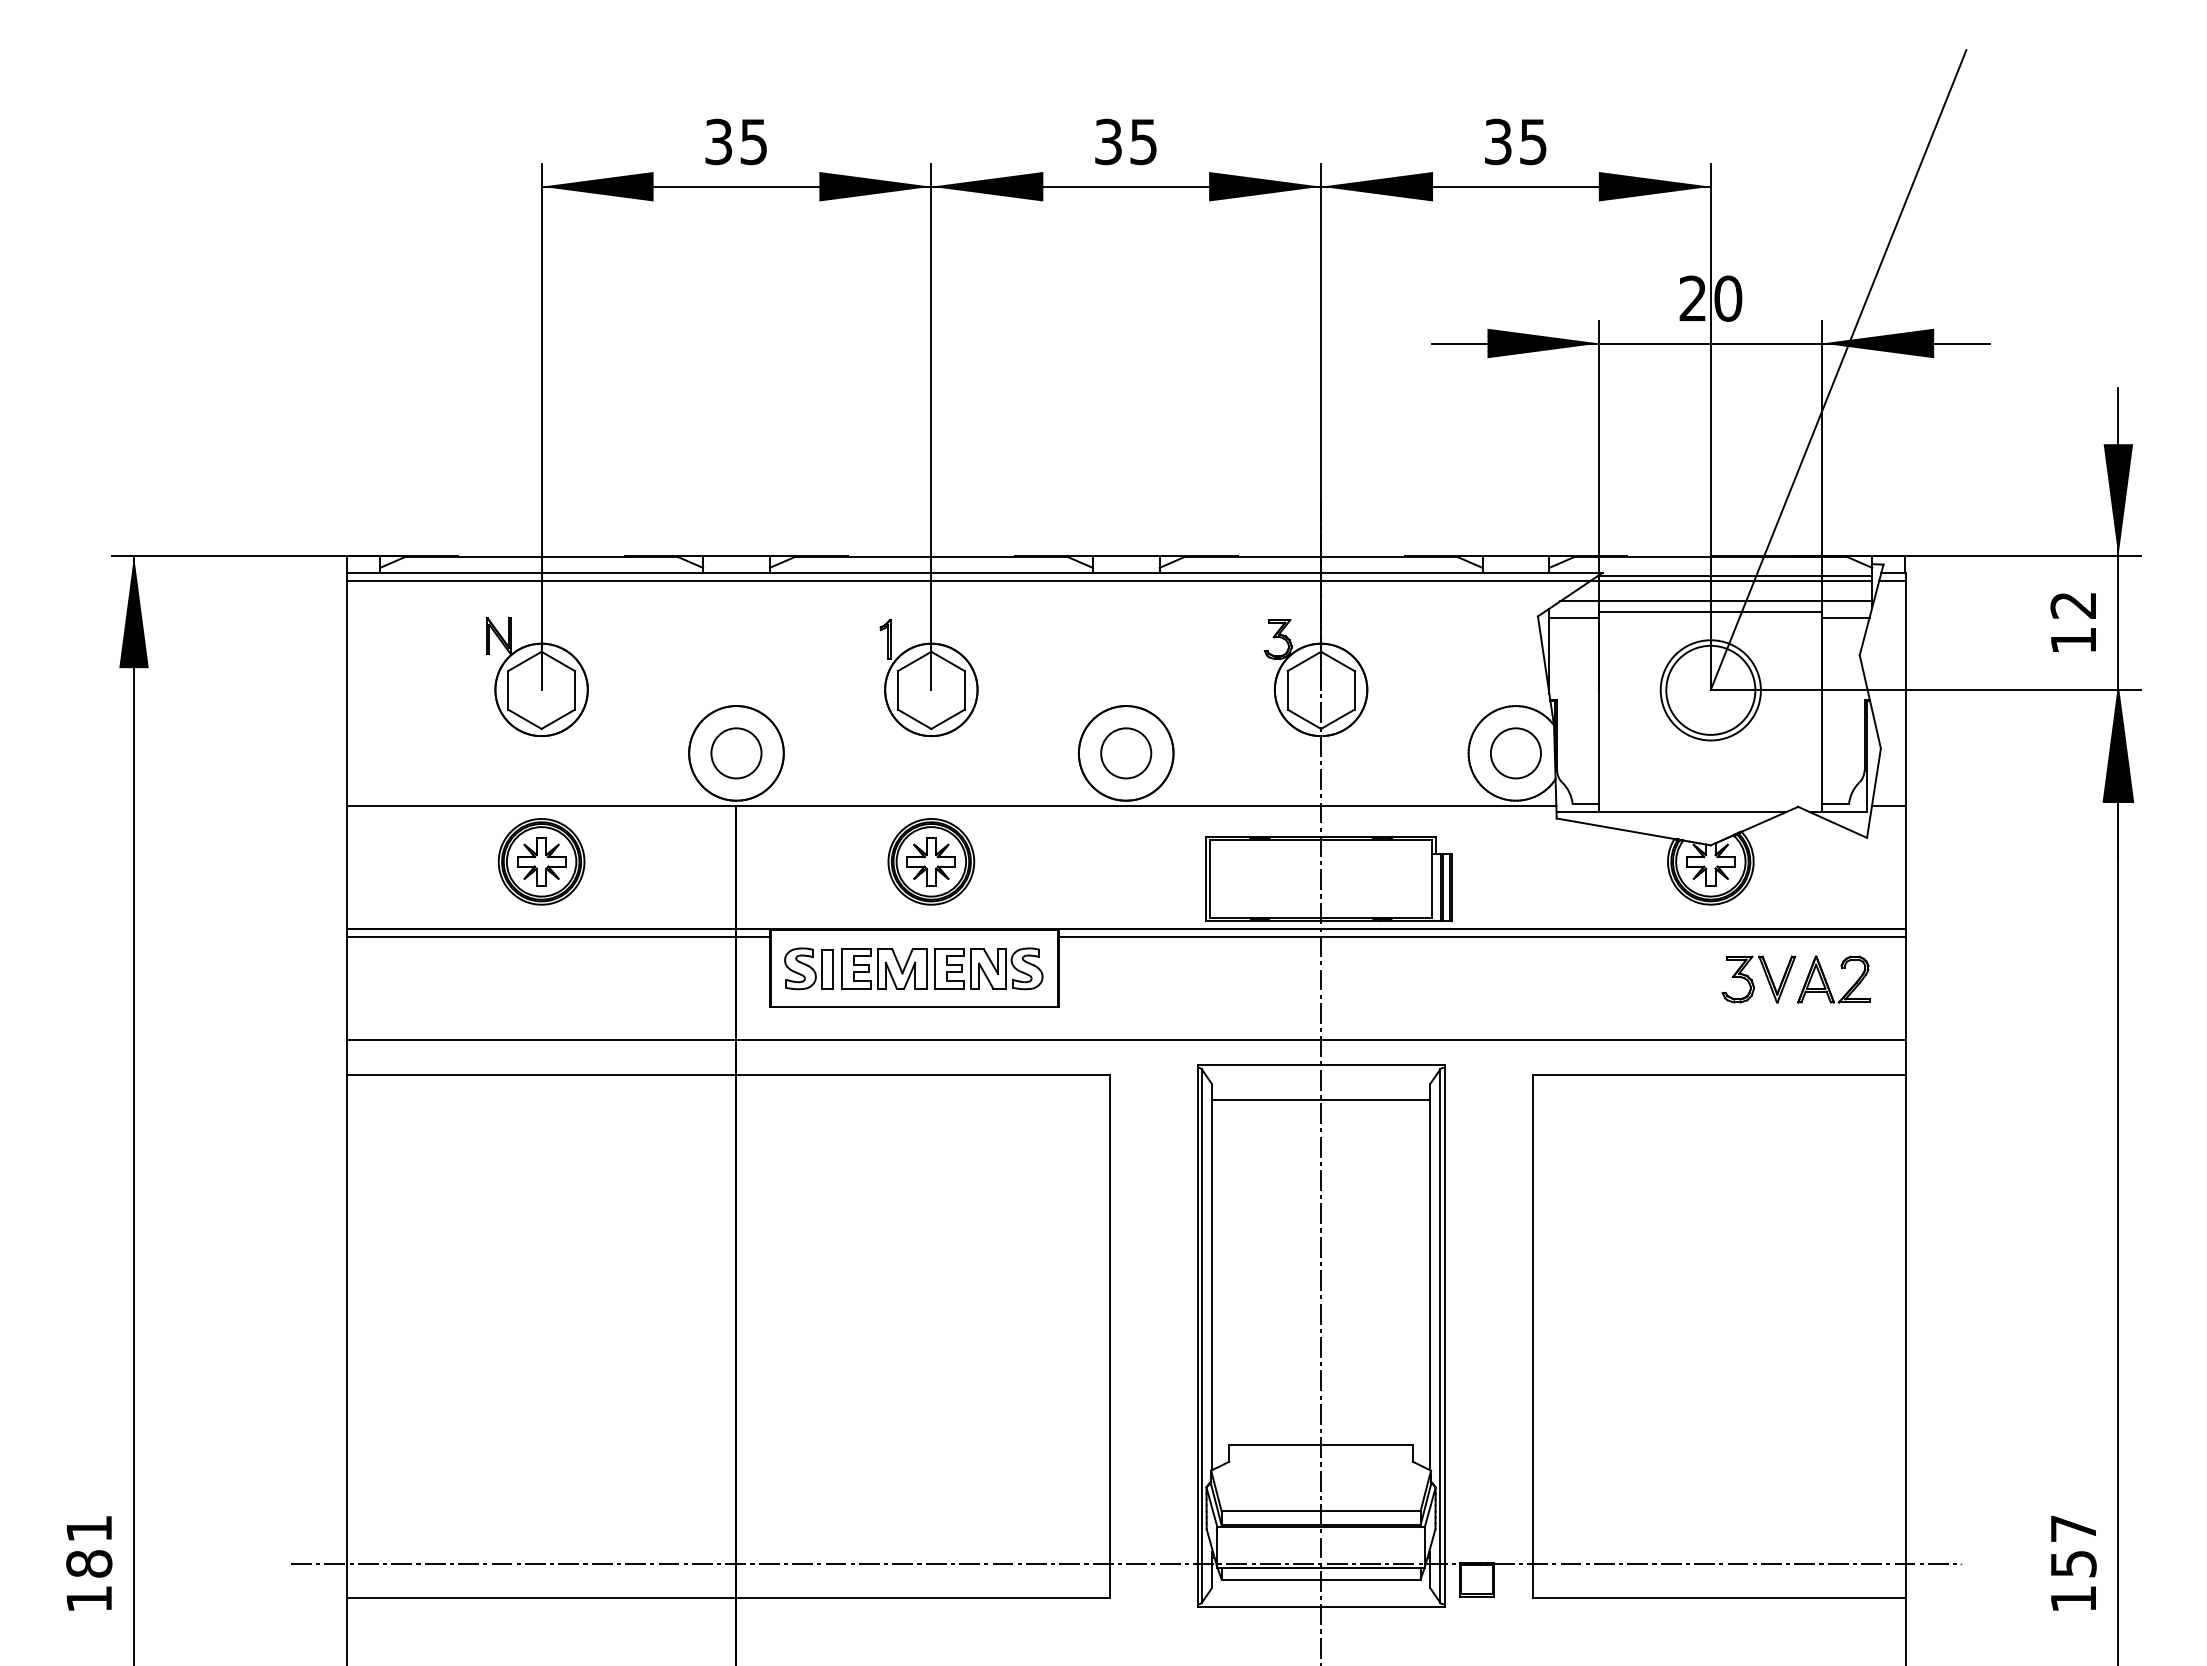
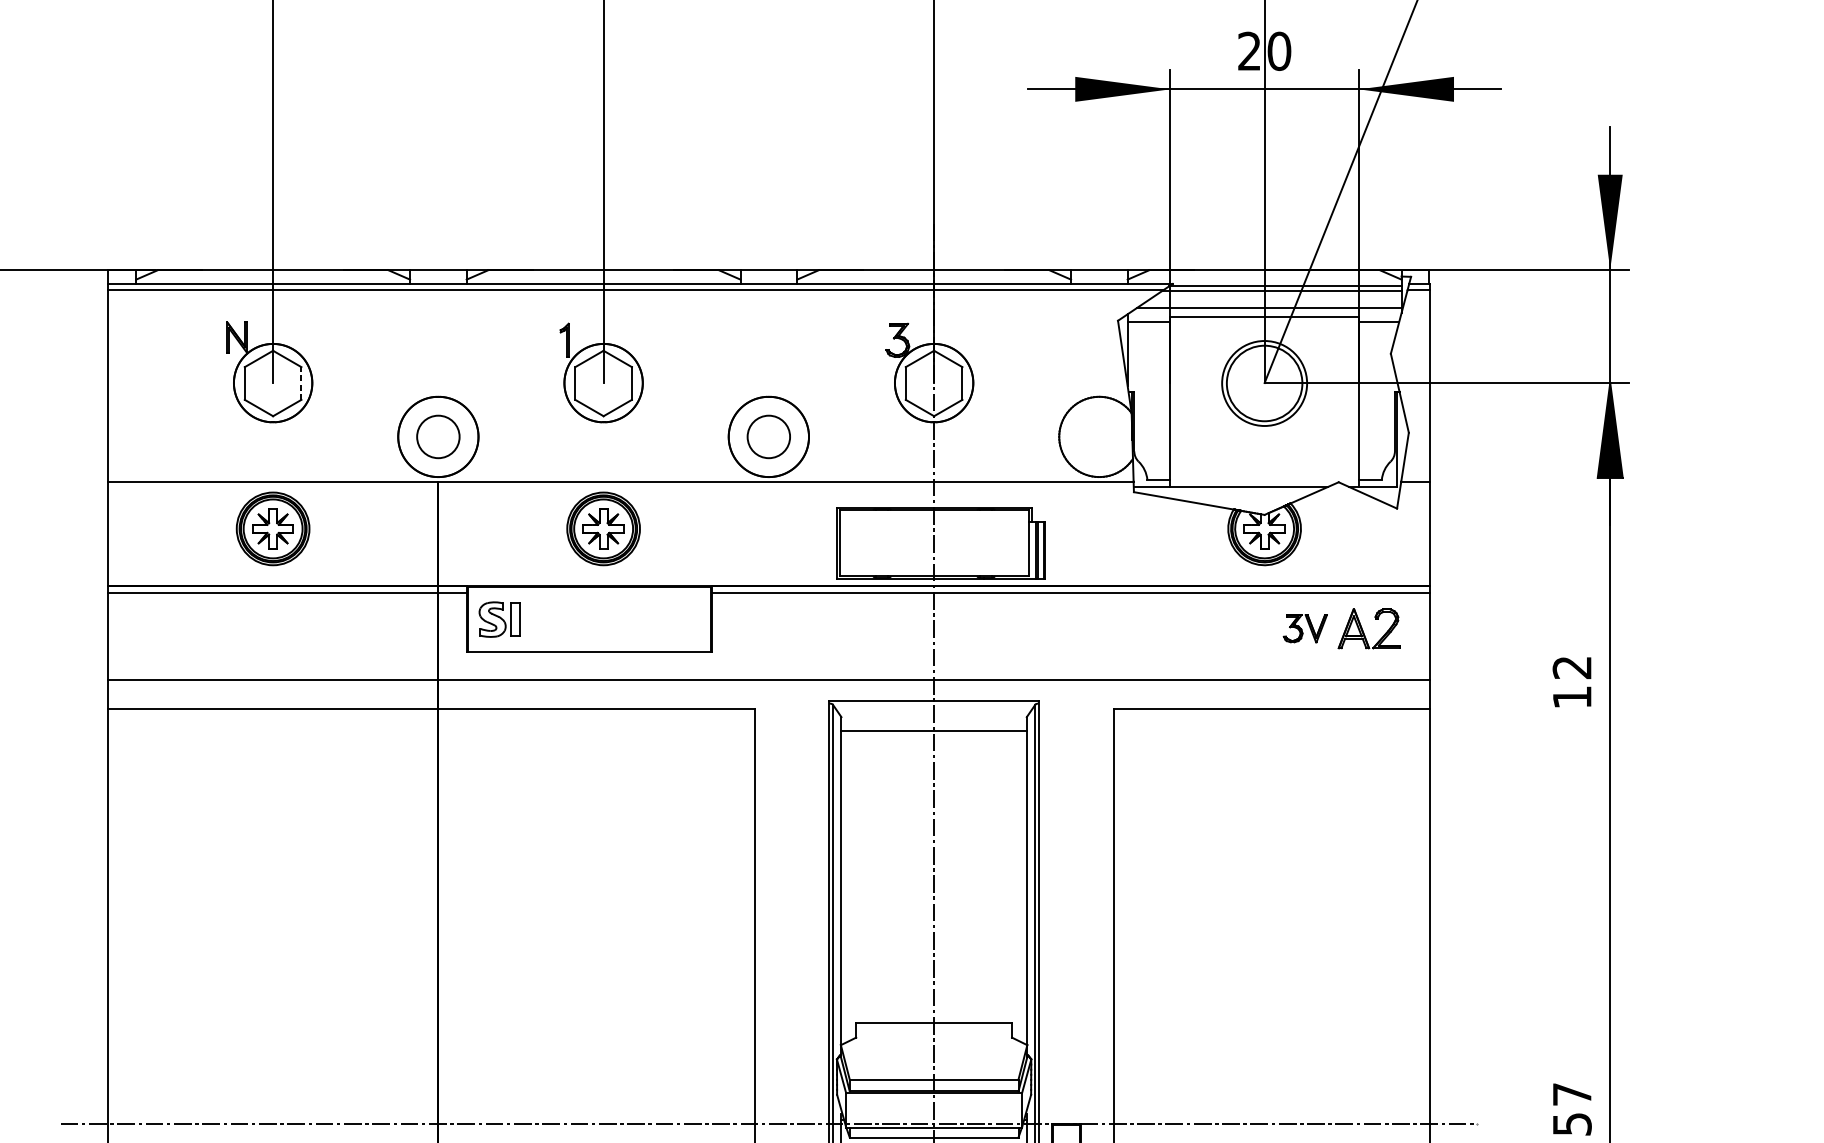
text: (2072, 622) -> (1571, 682), moved
line: (575, 689) -> (301, 382), solid -> dashed
circle: (1515, 753) -> (1098, 437), removed
part: (942, 968) -> (613, 619), removed
part: (1758, 979) -> (1305, 628), size x0.7

